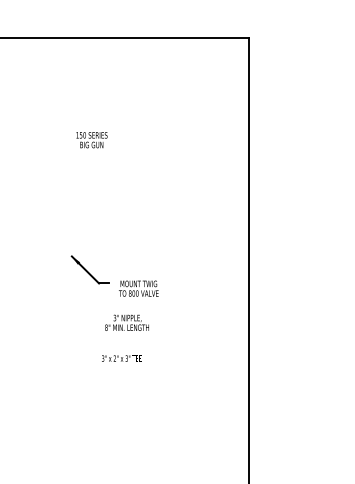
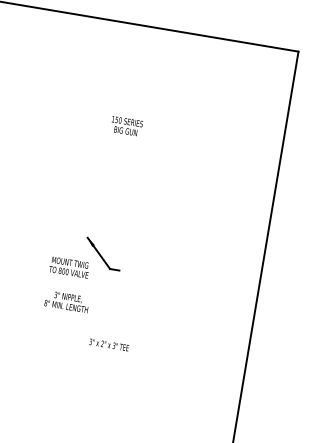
text: (138, 288) -> (69, 267), moved
text: (126, 322) -> (66, 301), moved
text: (121, 358) -> (108, 344), moved

